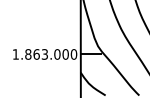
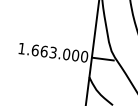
text: (28, 54) -> (35, 50), 1.863.000 -> 1.663.000

